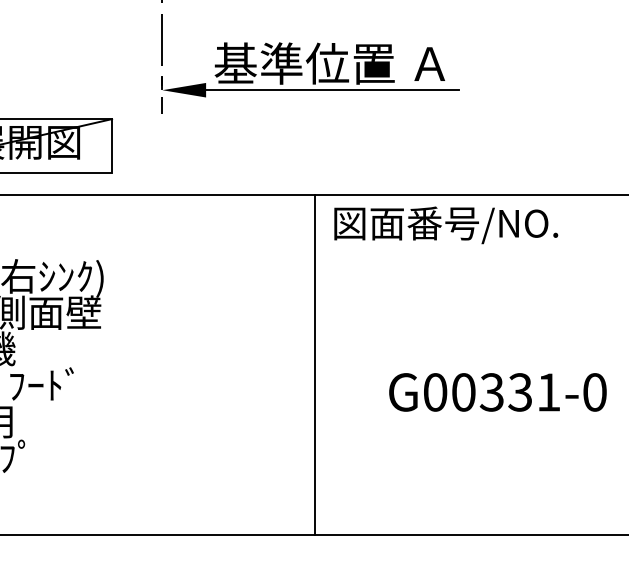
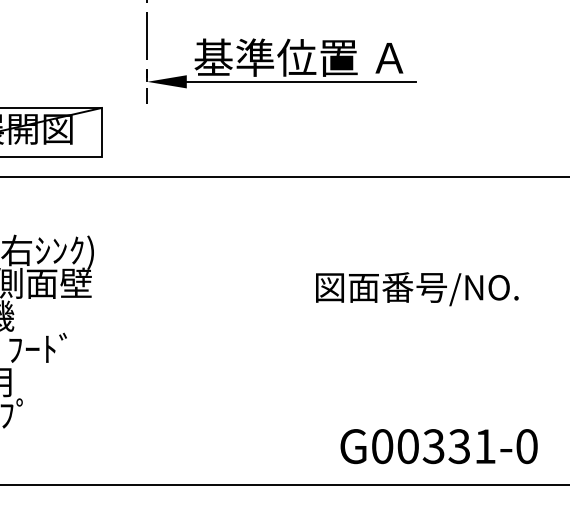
text: (446, 225) -> (417, 289), moved
line: (315, 364) -> (285, 330), removed
text: (497, 392) -> (438, 446), moved

